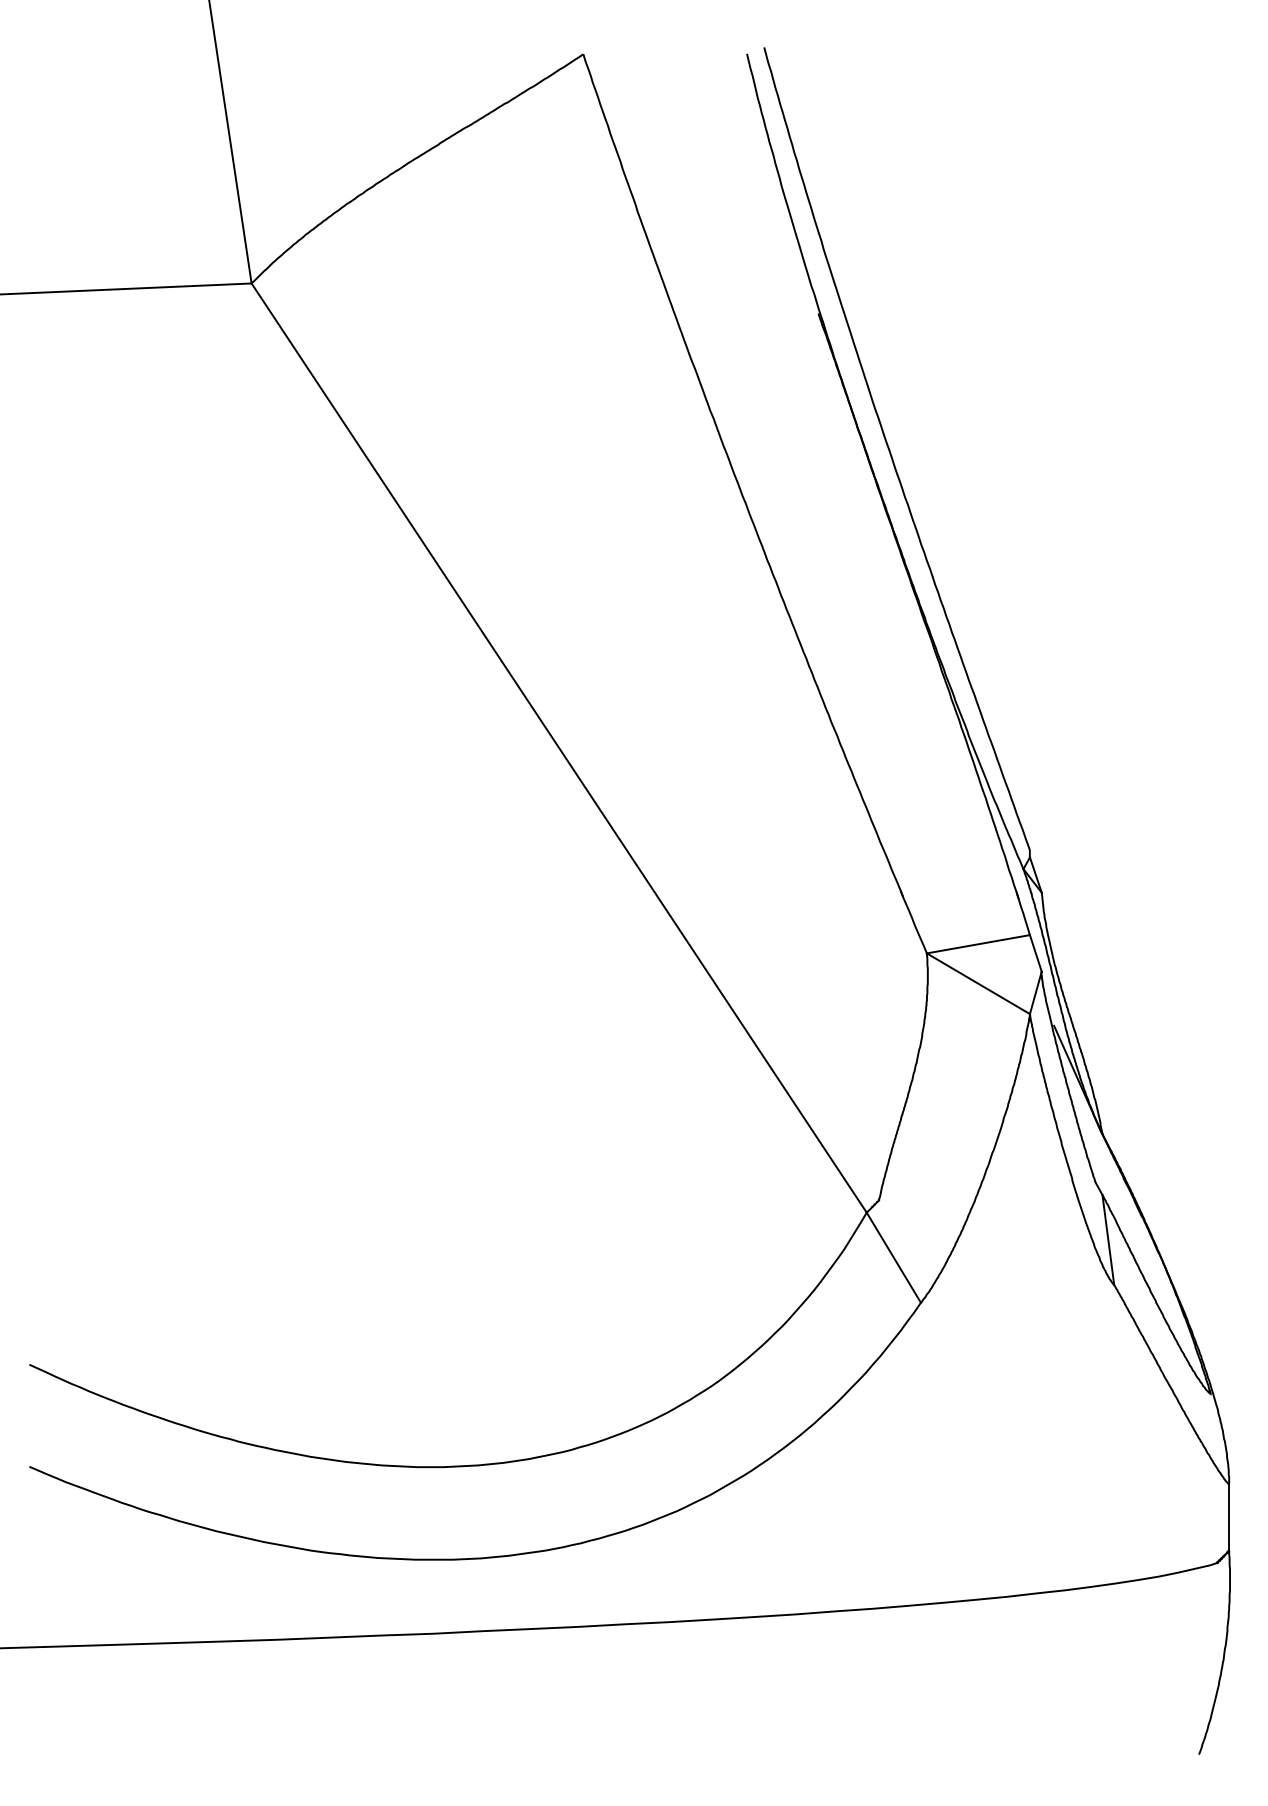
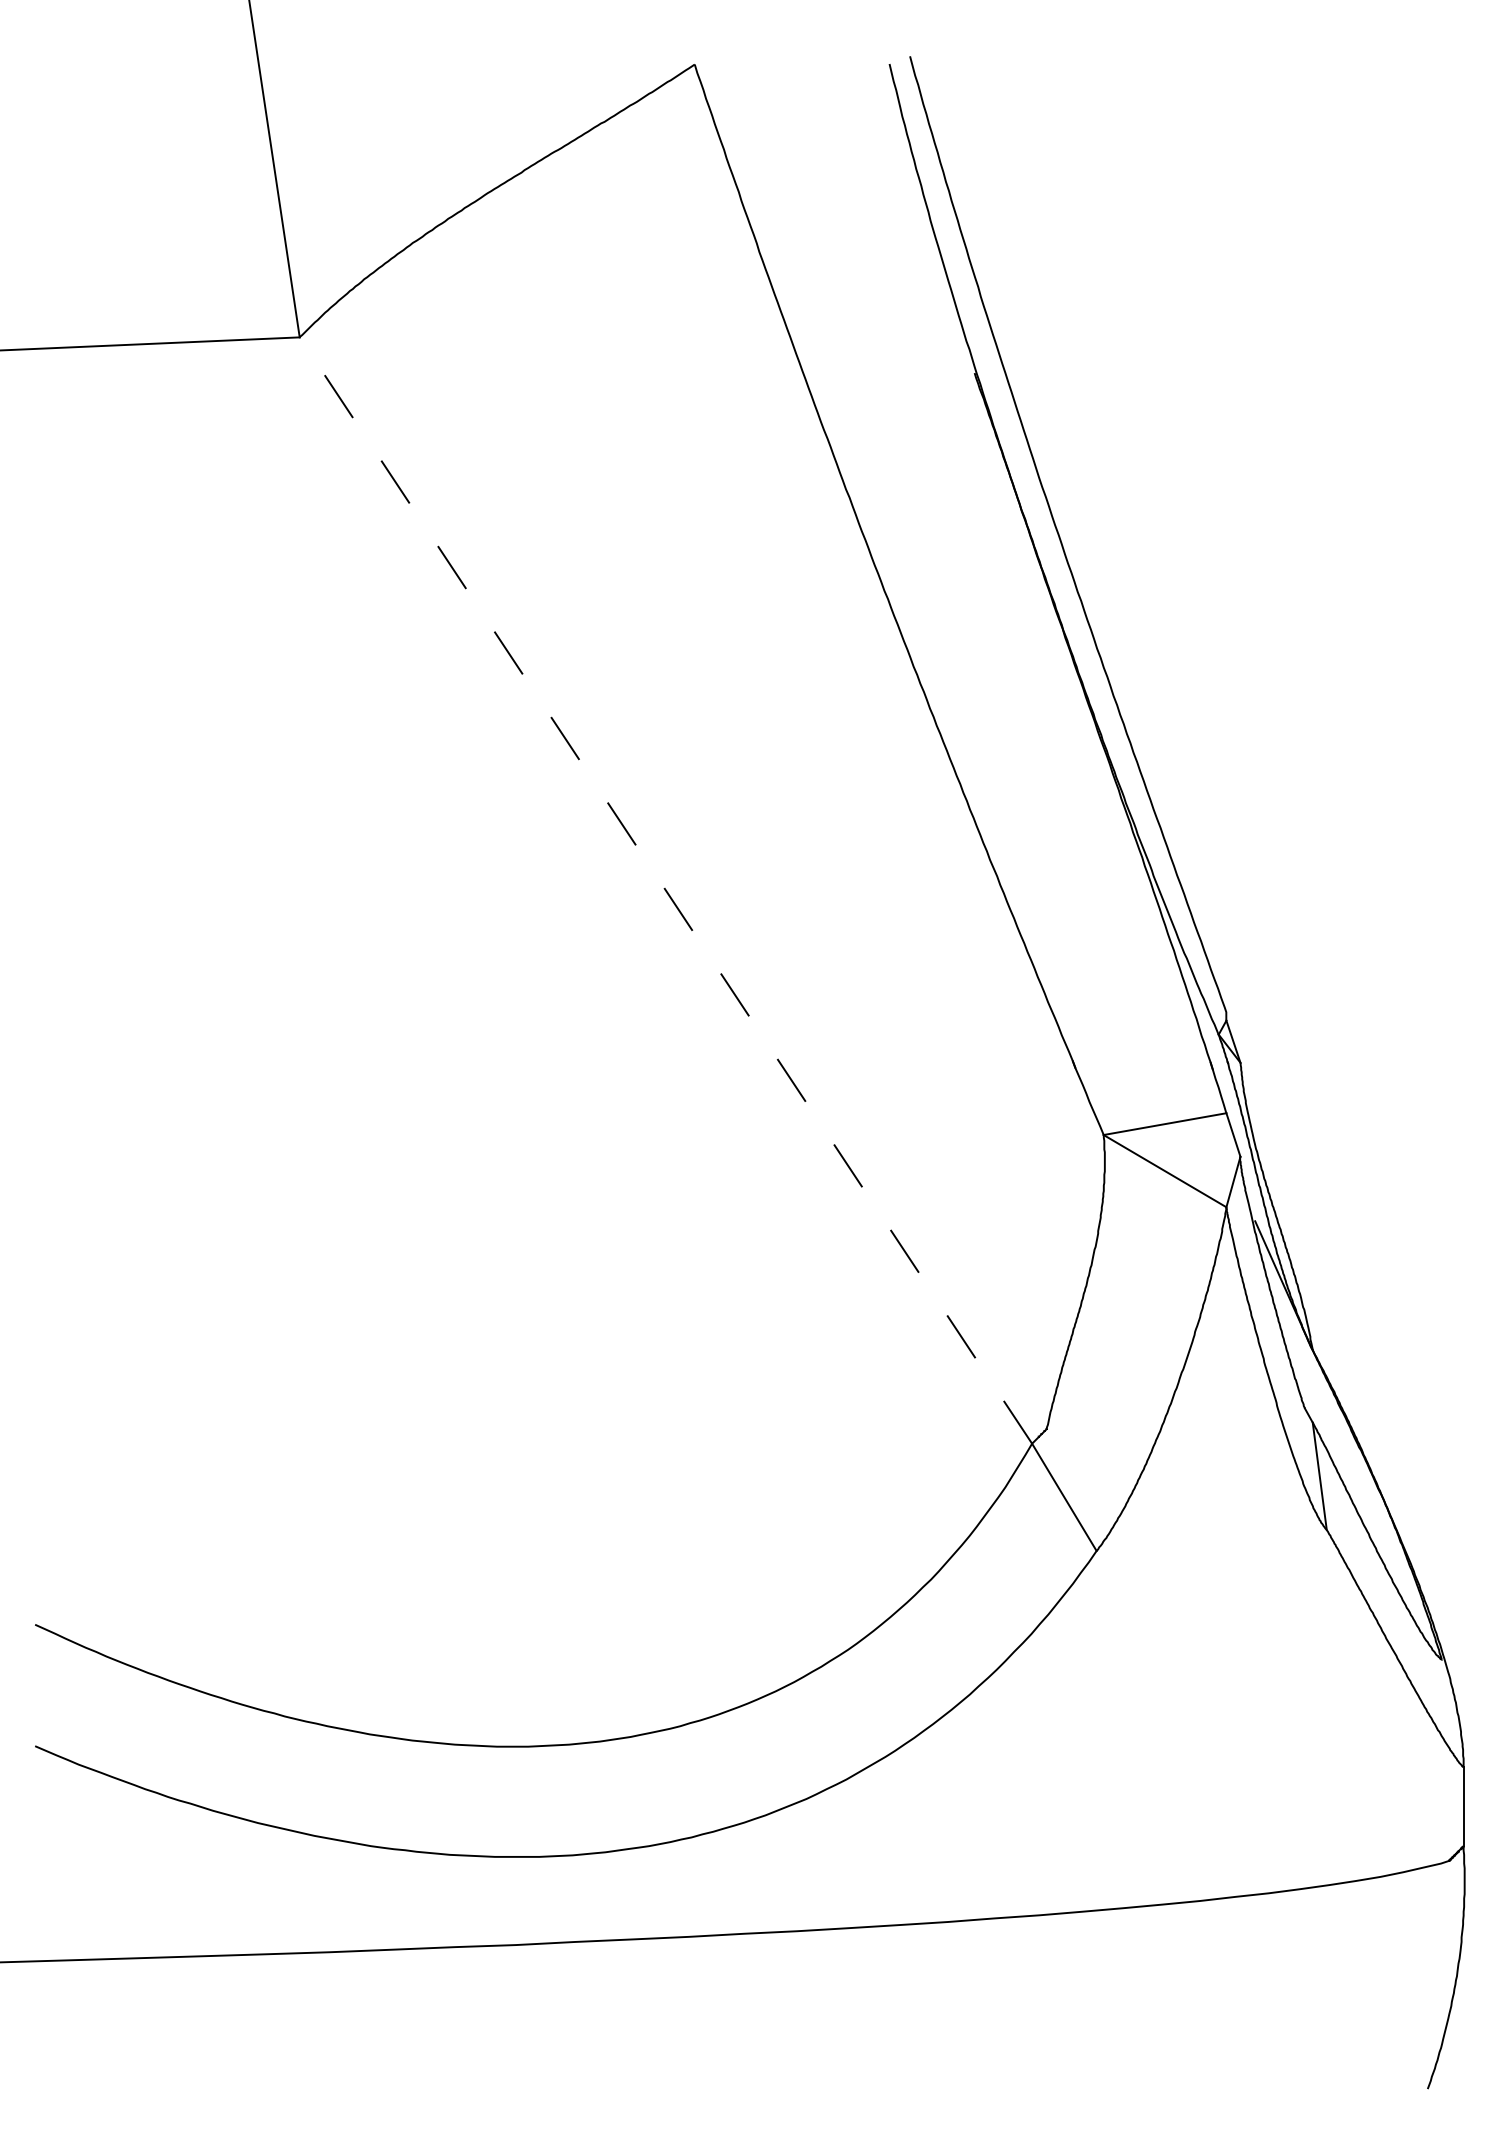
line: (558, 748) -> (665, 890), solid -> dashed

